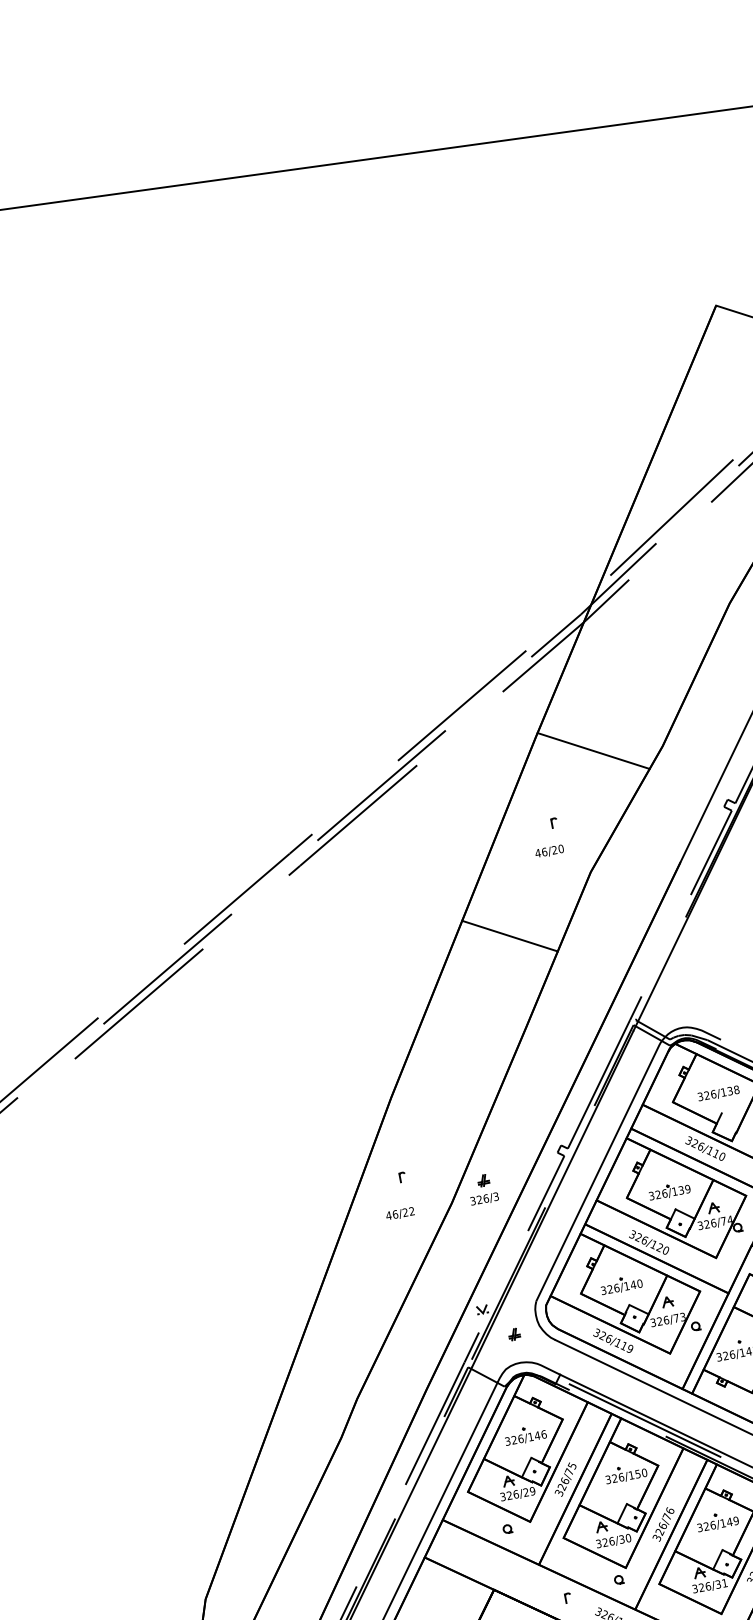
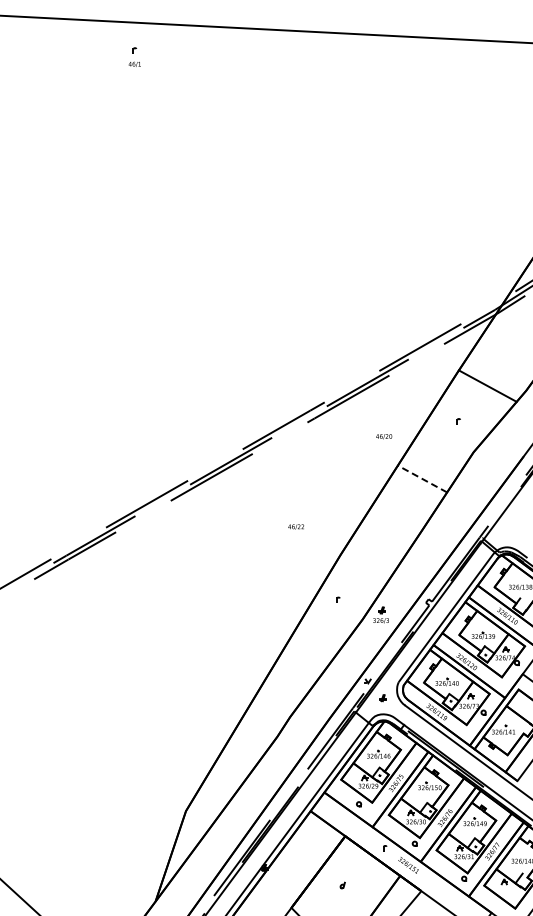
text: (550, 851) -> (384, 436), moved
line: (509, 935) -> (422, 478), solid -> dashed
text: (398, 1213) -> (295, 526), moved

